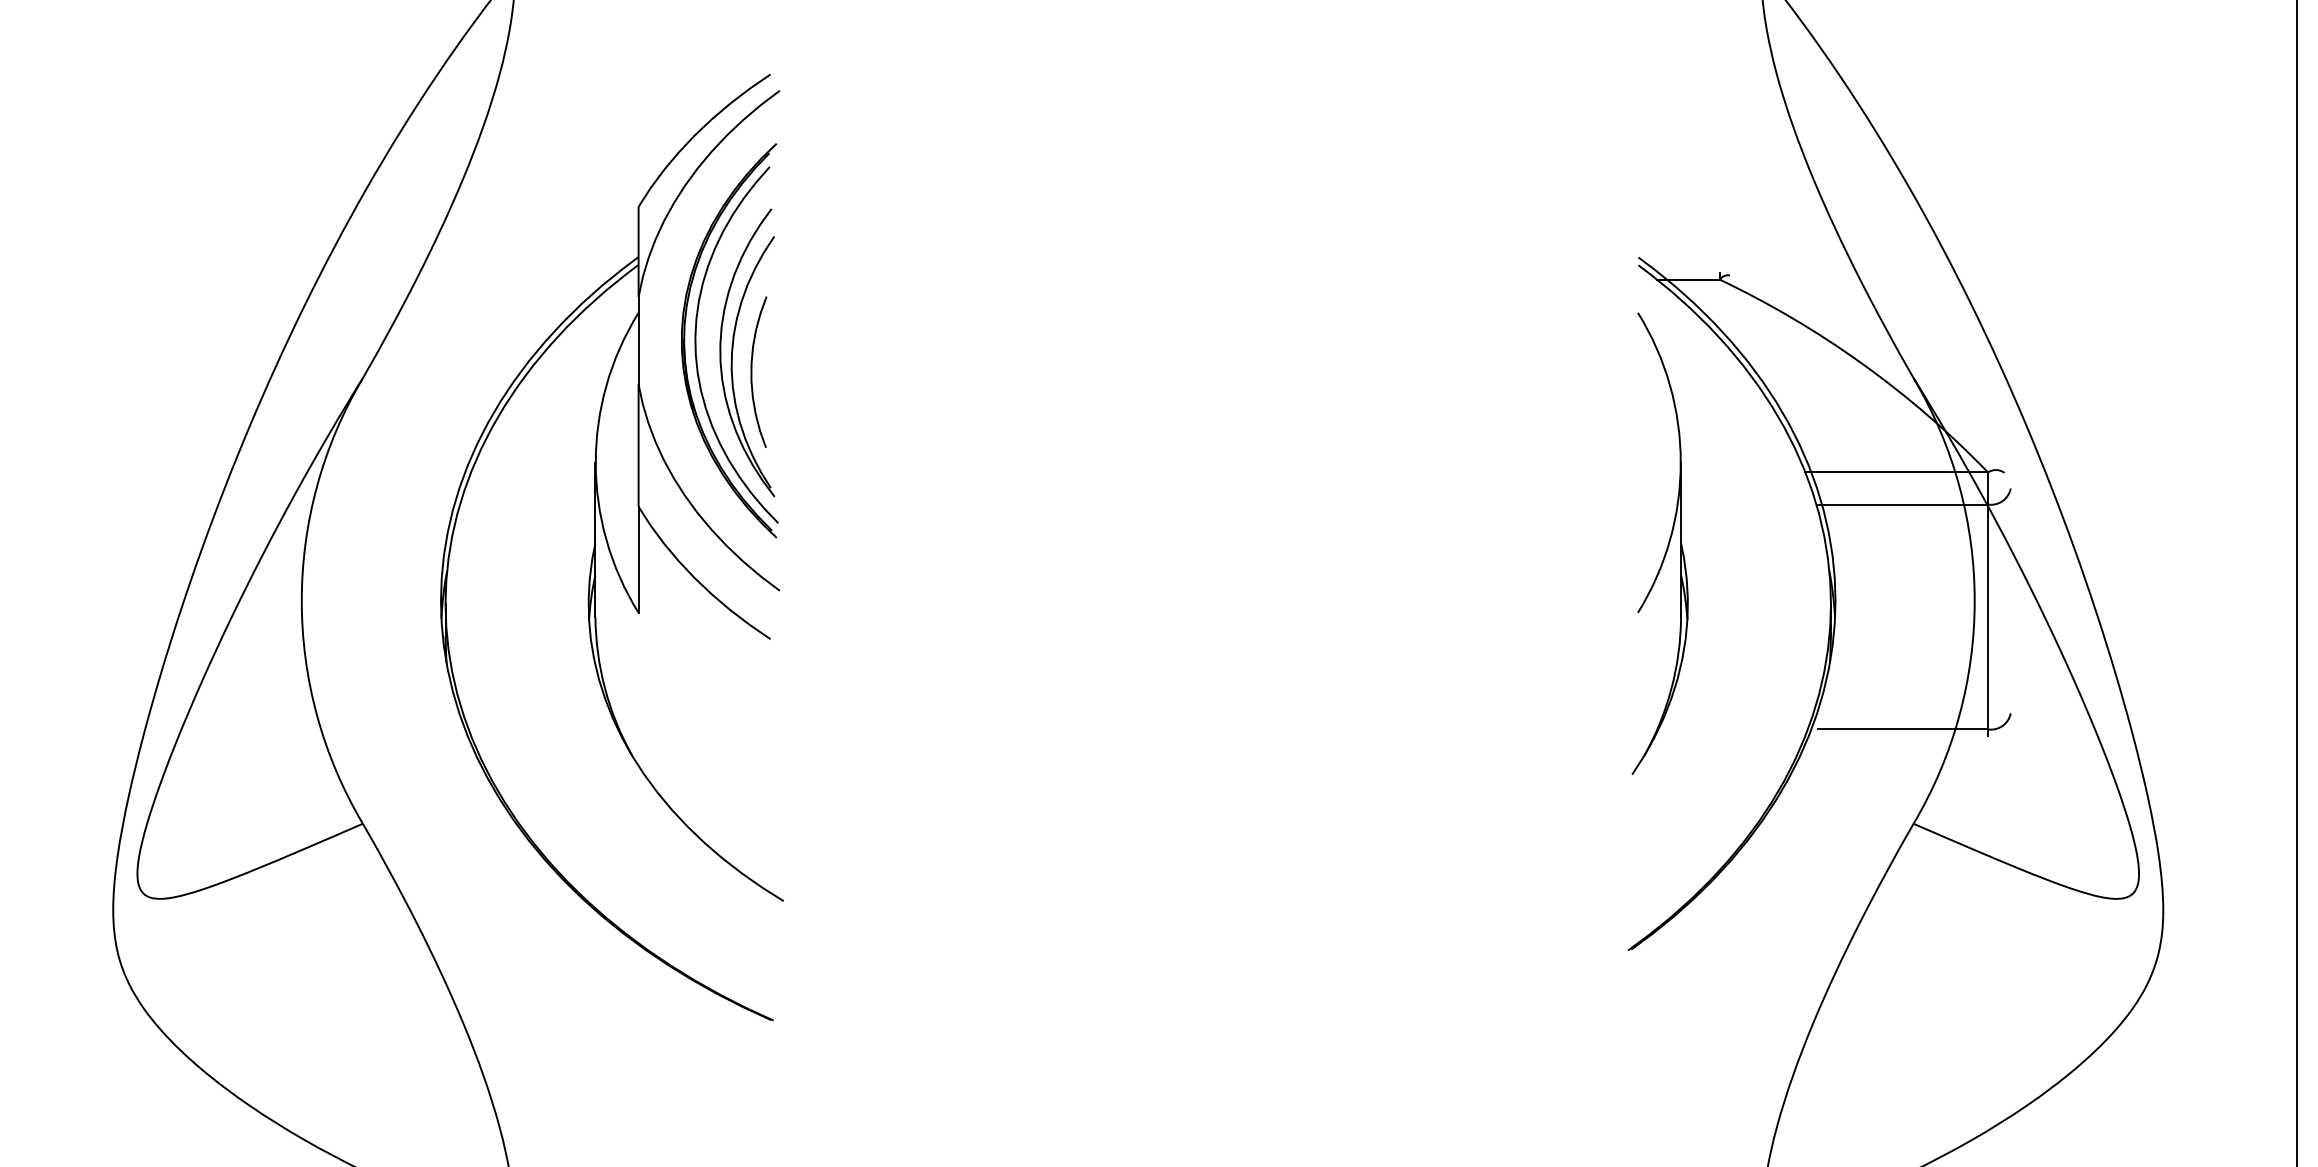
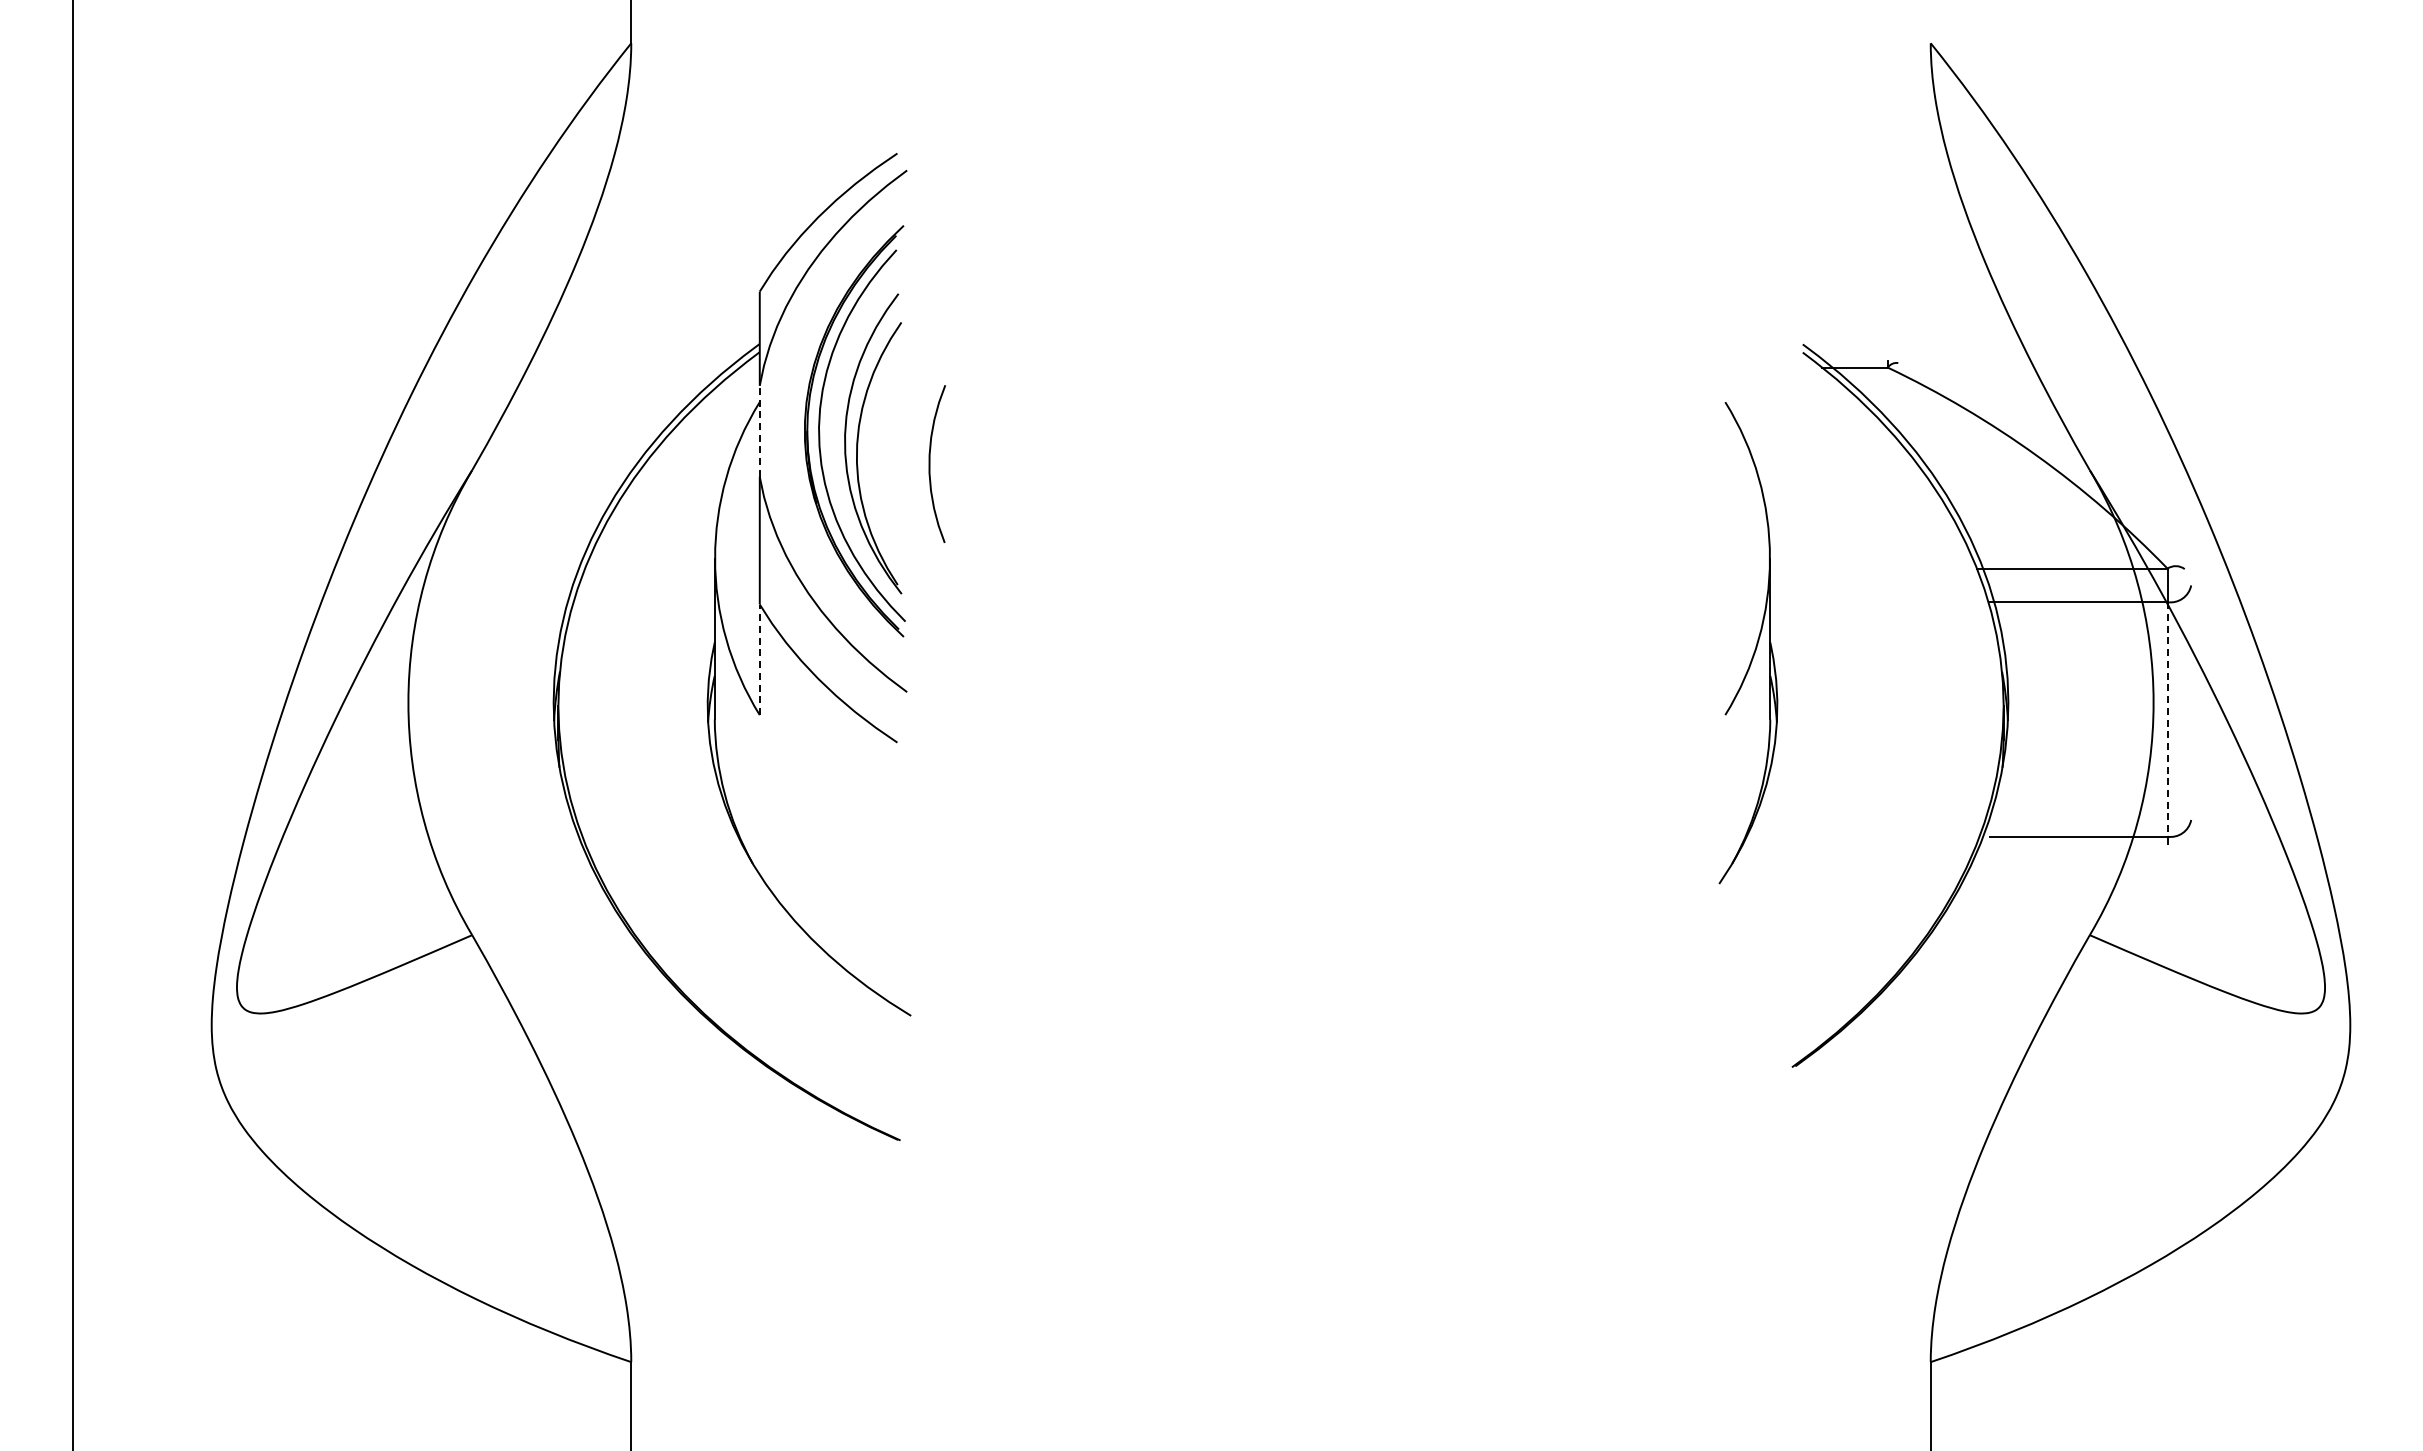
line: (638, 340) -> (759, 431), solid -> dashed
curve: (752, 371) -> (930, 463), moved
part: (1666, 547) -> (1755, 646), moved
line: (638, 559) -> (759, 659), solid -> dashed
line: (1988, 617) -> (2167, 719), solid -> dashed

